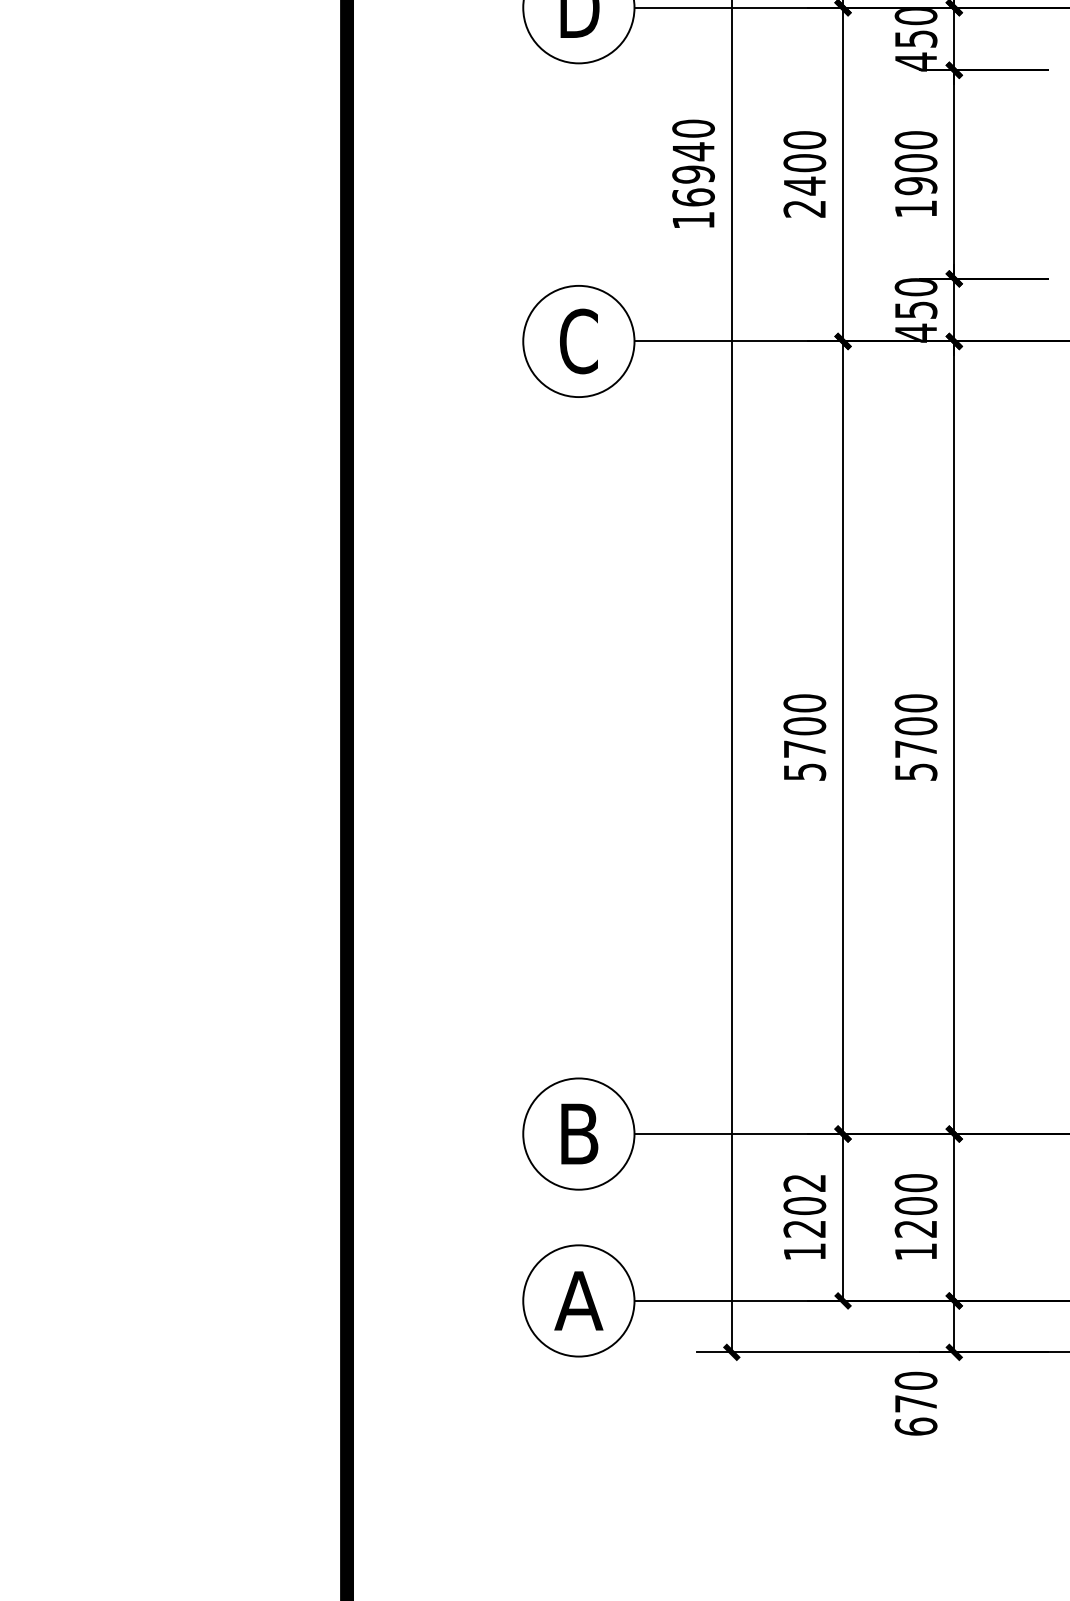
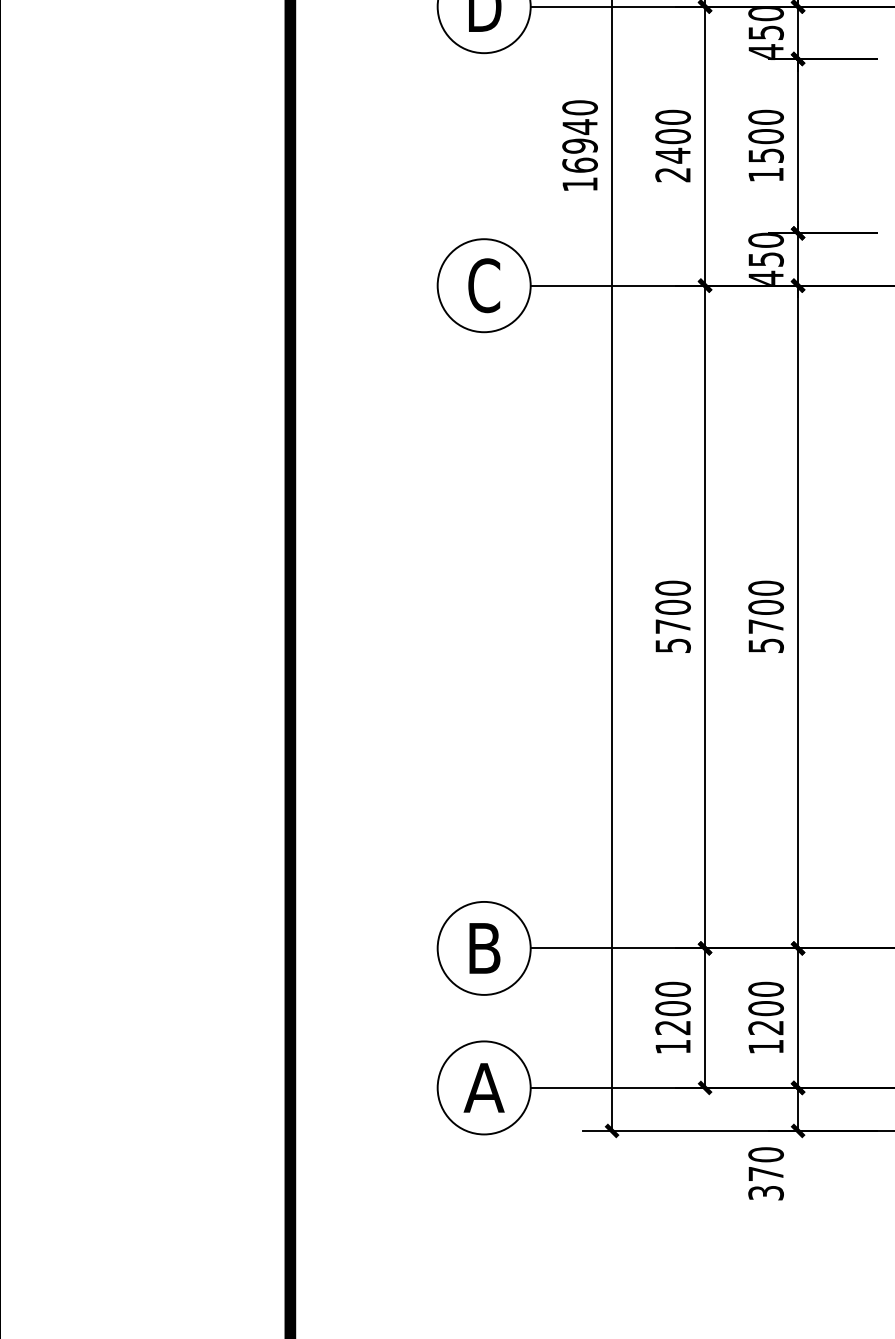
text: (915, 185) -> (765, 155), 1900 -> 1500
text: (804, 1182) -> (672, 988), 1202 -> 1200
text: (915, 1426) -> (765, 1192), 670 -> 370

